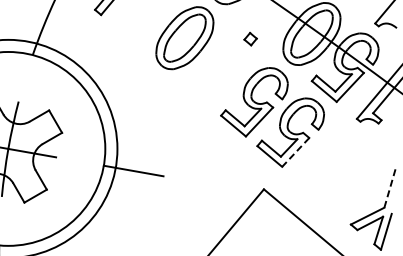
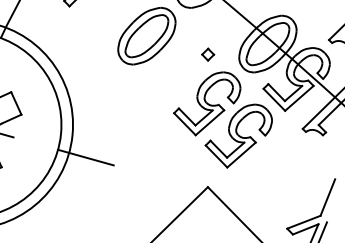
part: (250, 39) -> (207, 54), moved
line: (295, 152) -> (241, 155), dashed -> solid
line: (390, 187) -> (328, 197), dashed -> solid

